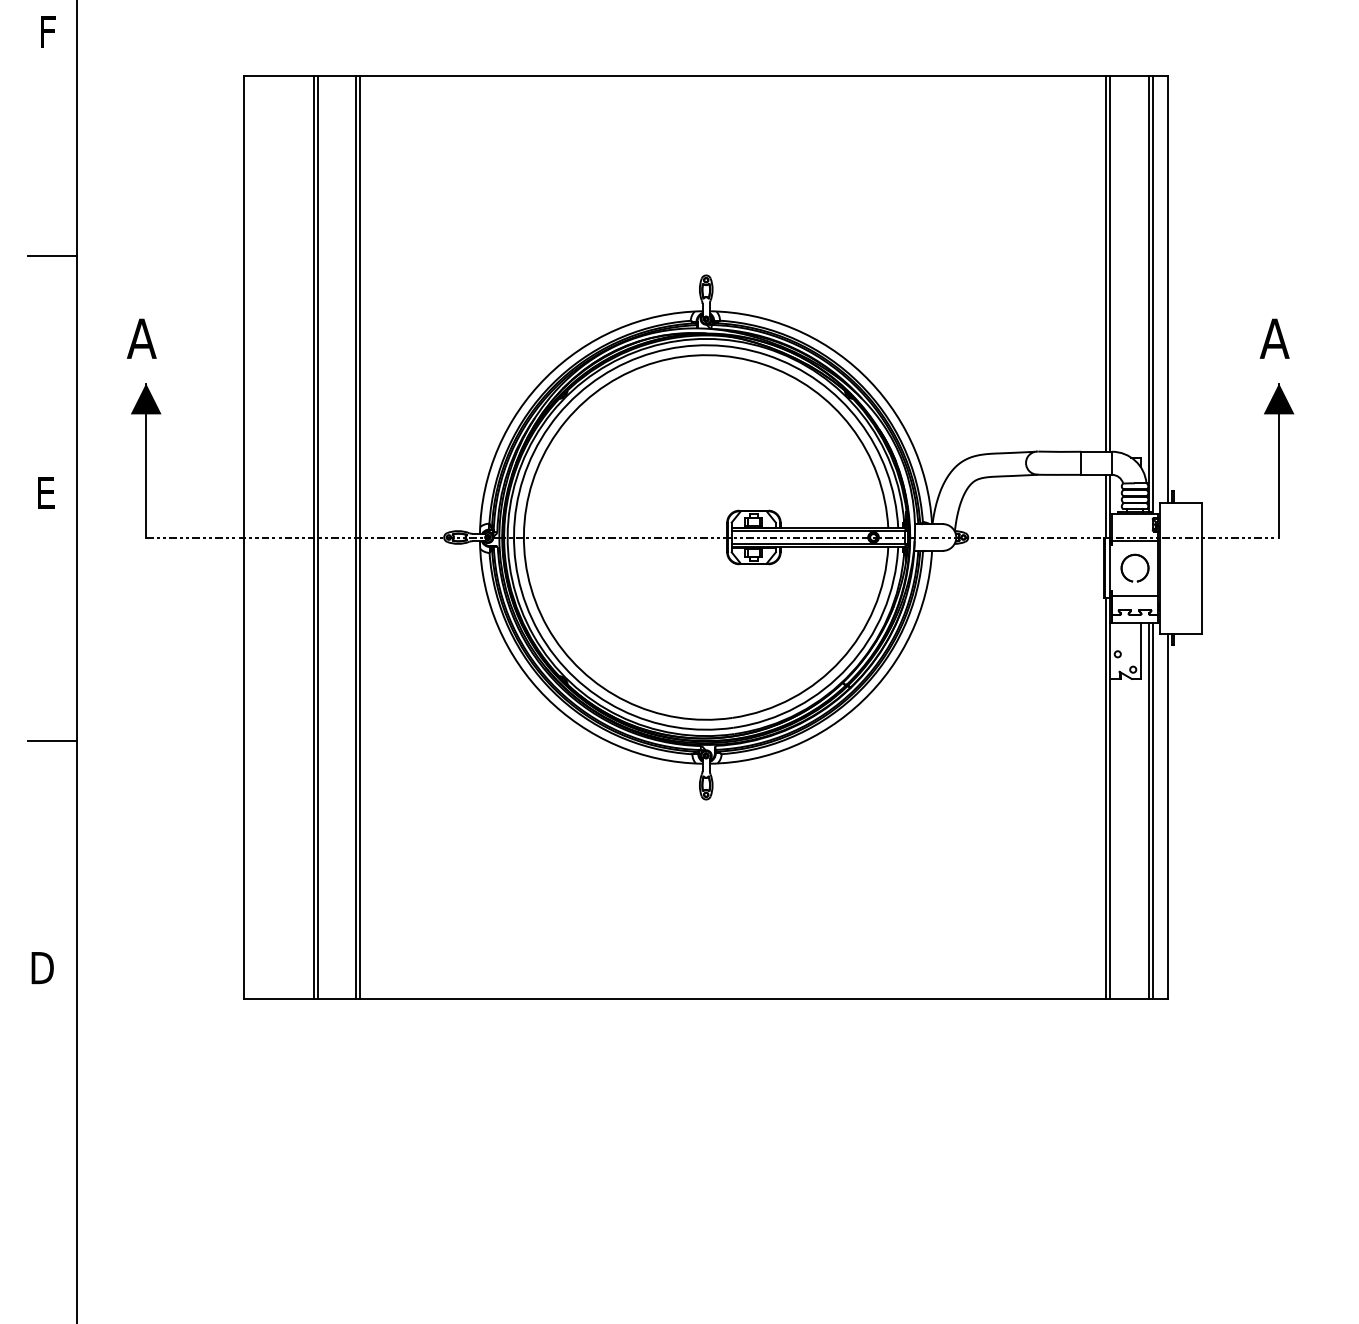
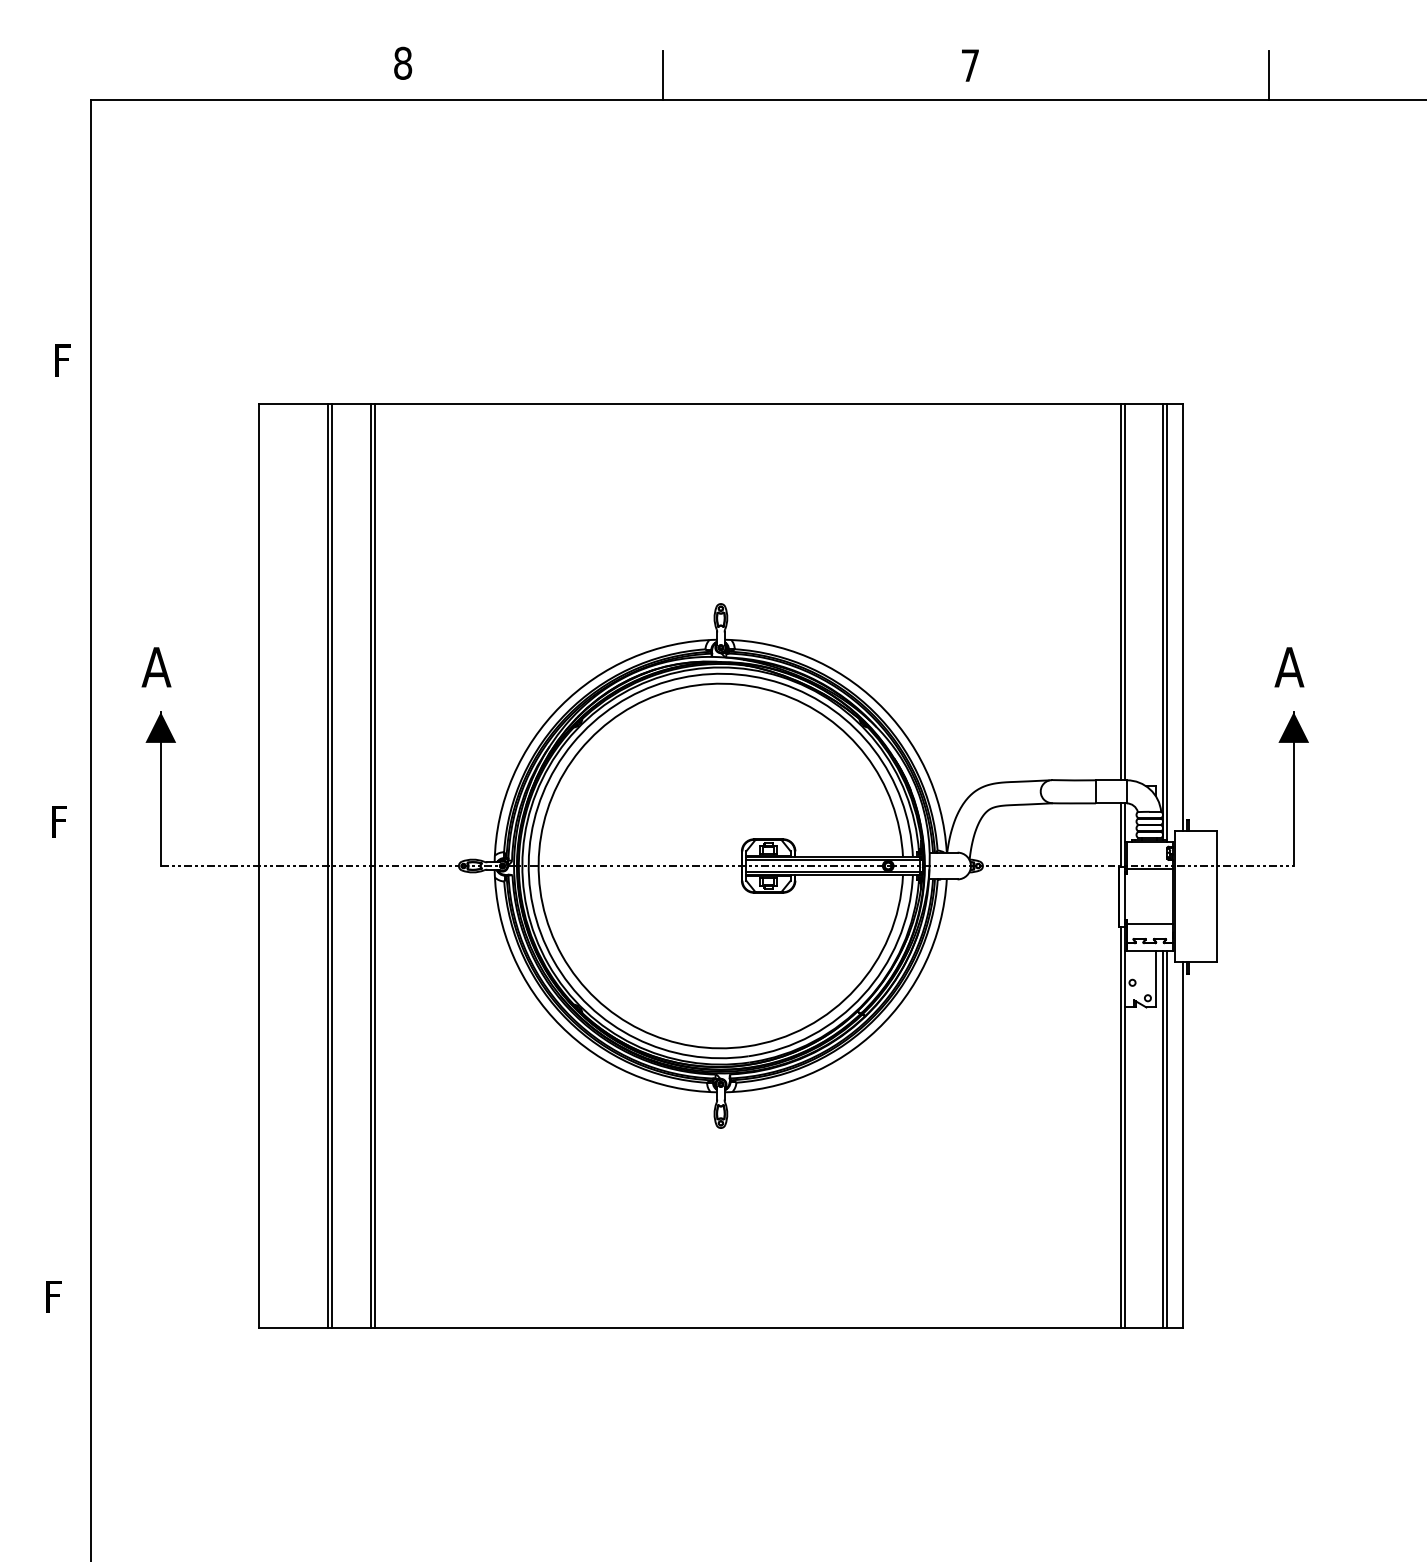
line: (51, 255) -> (66, 584), removed
text: (47, 492) -> (62, 821), E -> F
part: (1128, 557) -> (1143, 886), removed
line: (51, 740) -> (66, 1069), removed
text: (42, 967) -> (57, 1296), D -> F

